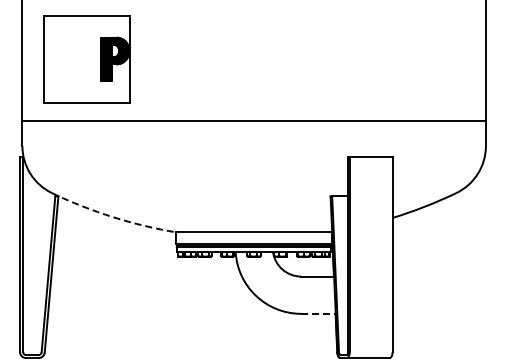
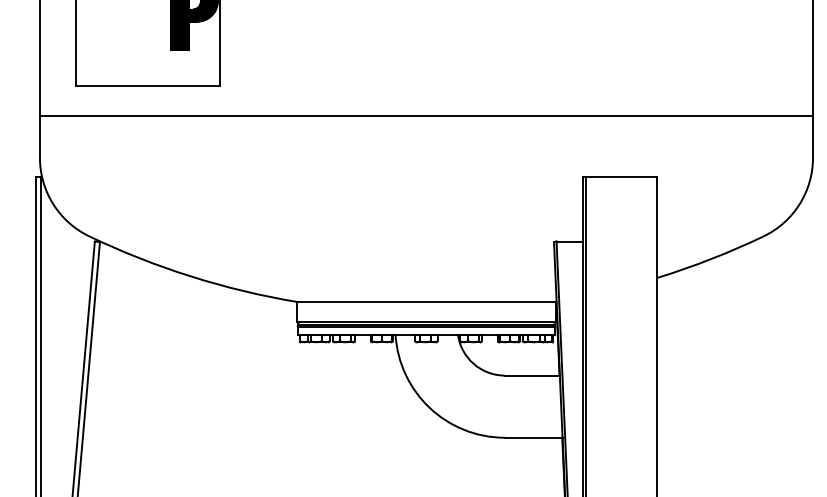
arc: (113, 217) -> (191, 277), dashed -> solid
line: (318, 313) -> (533, 437), dashed -> solid

